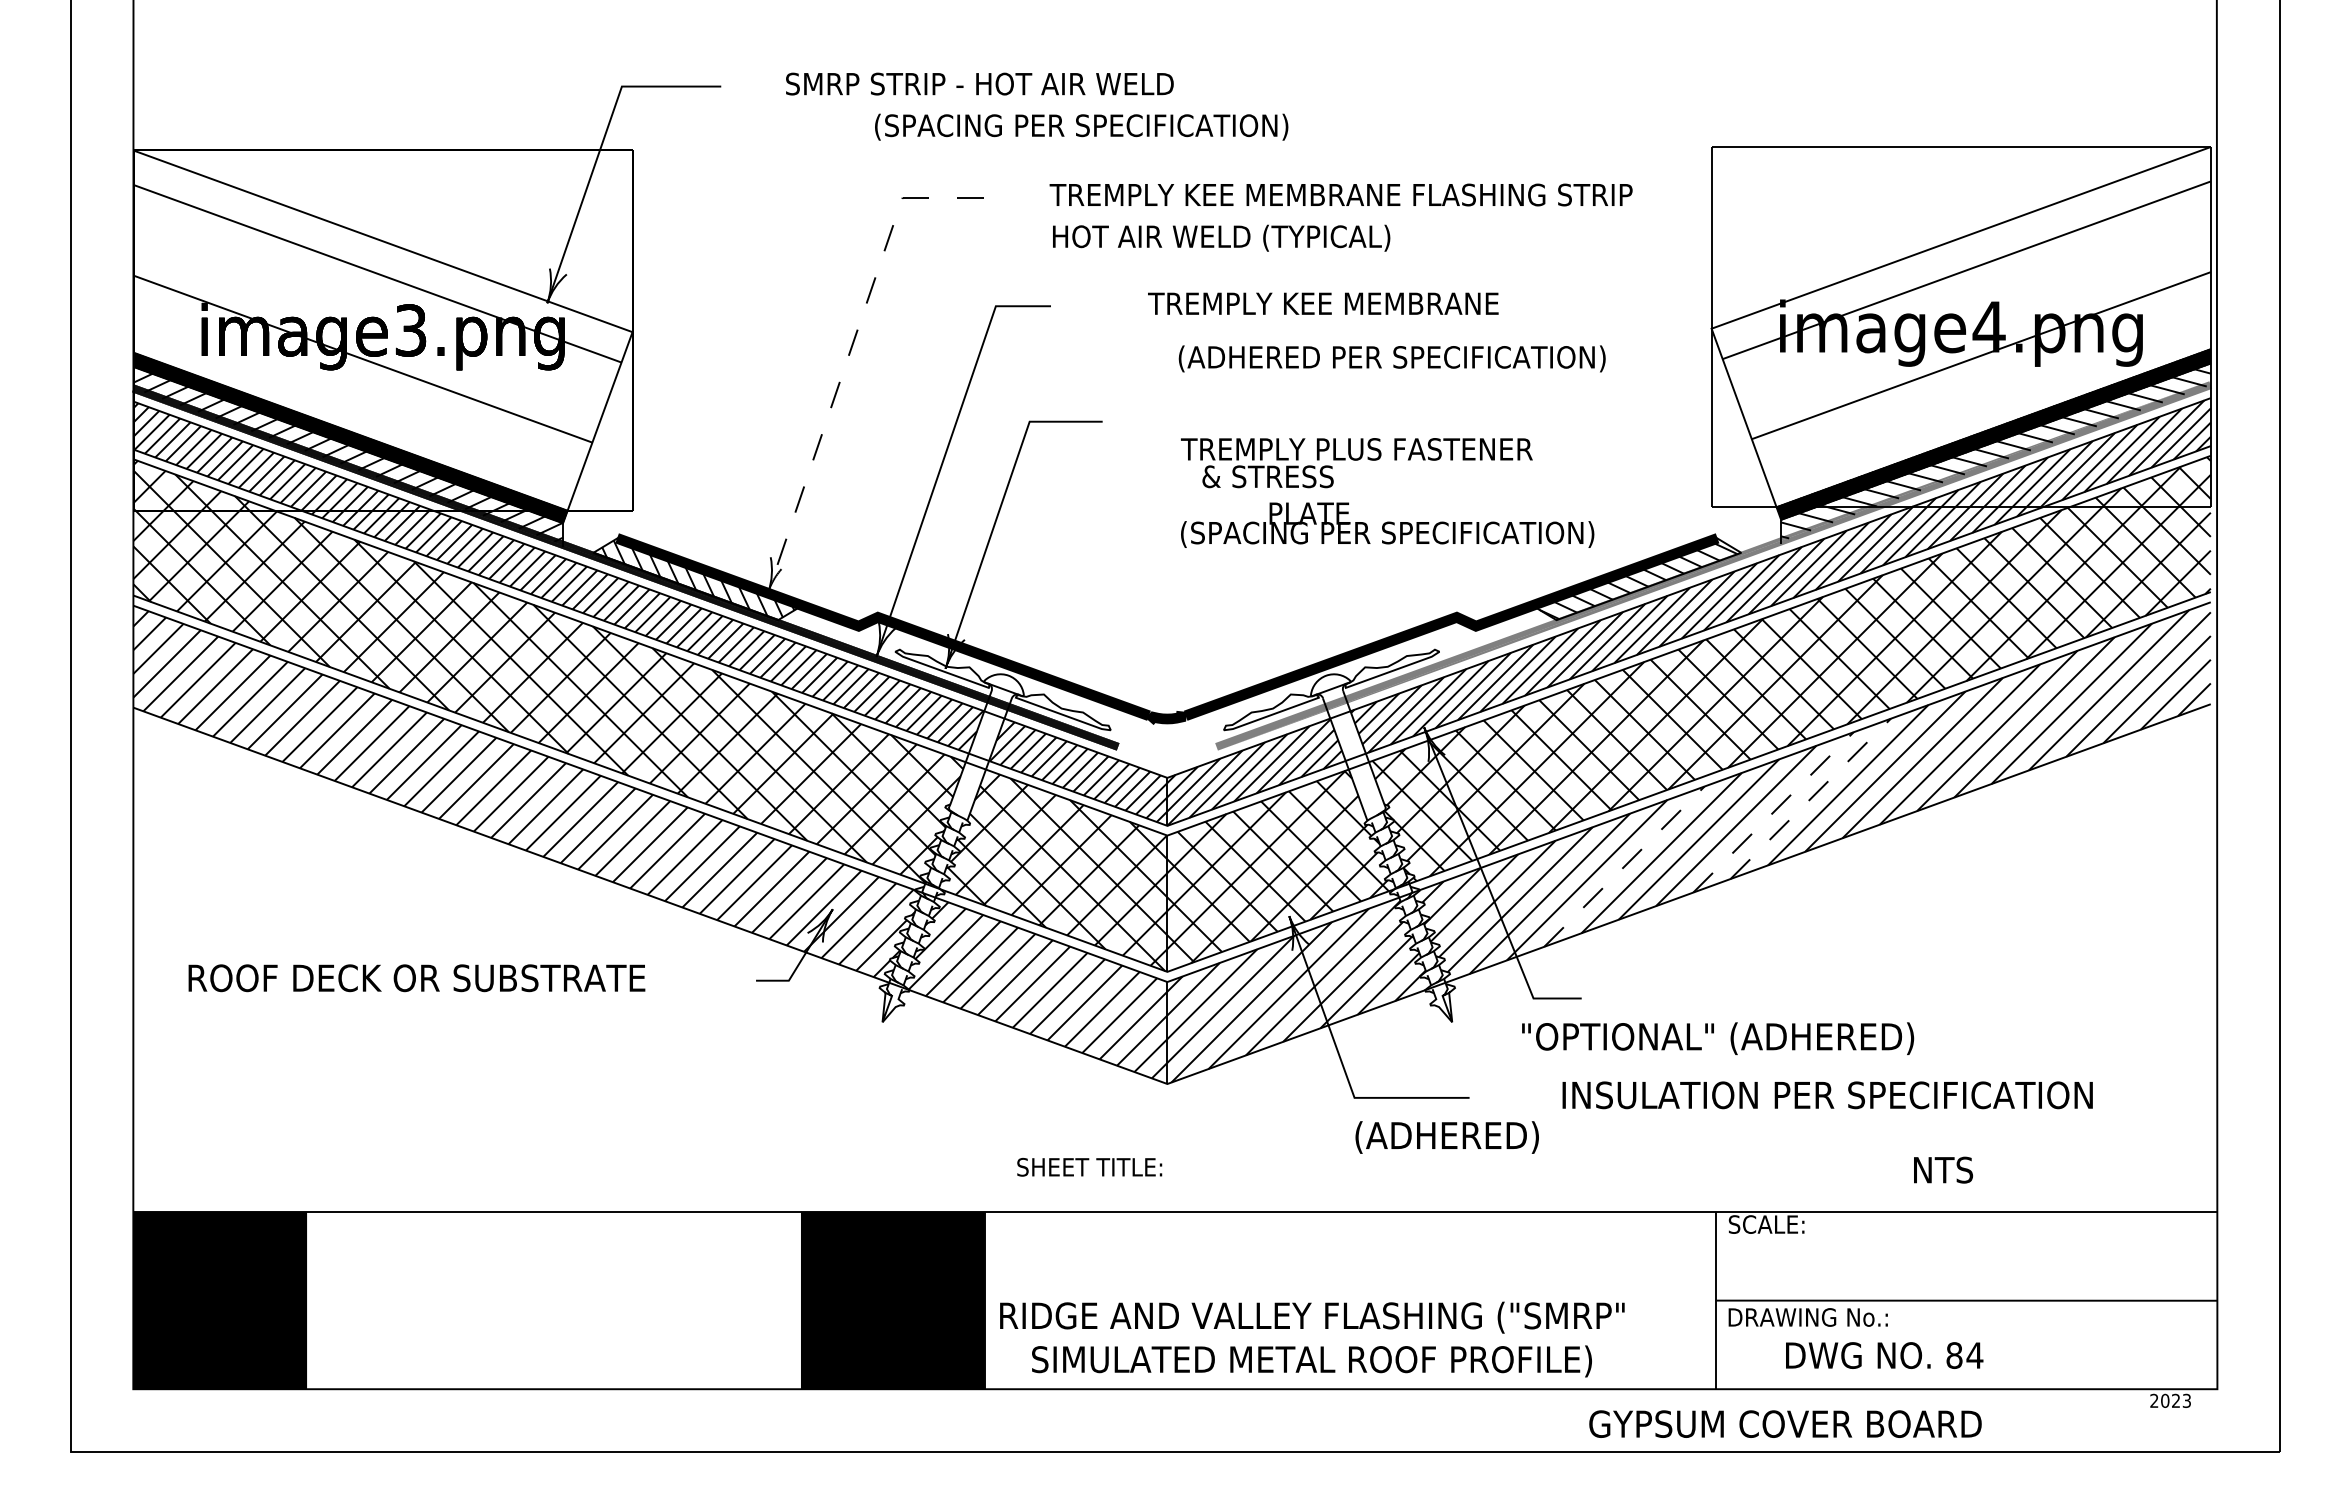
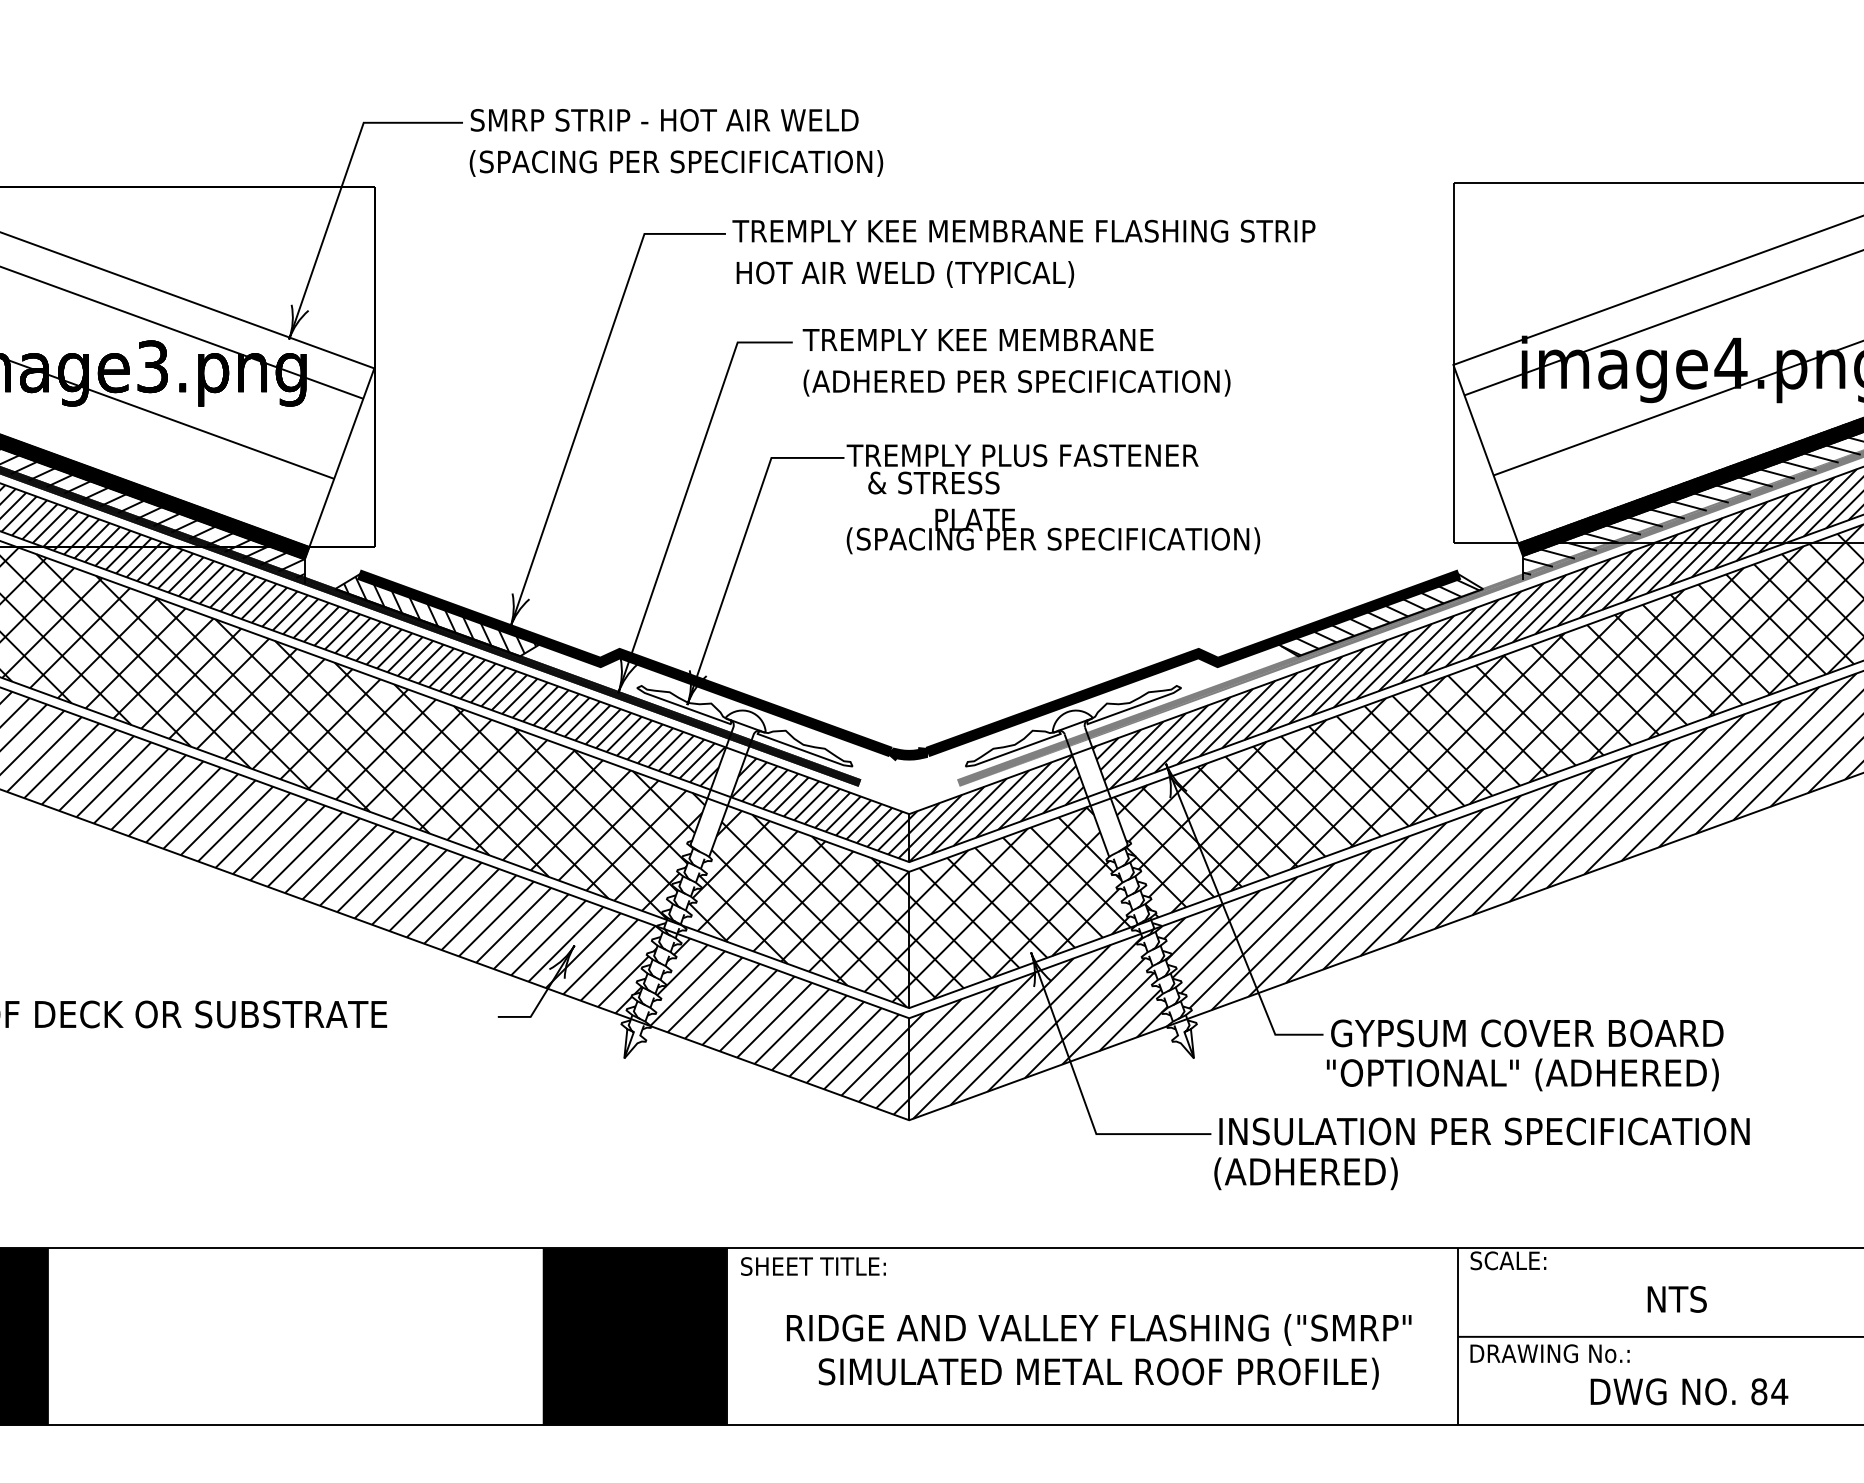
text: (979, 83) -> (664, 119), moved
text: (1081, 126) -> (676, 162), moved
text: (1340, 194) -> (1023, 230), moved
text: (1221, 237) -> (905, 273), moved
text: (1323, 303) -> (978, 339), moved
text: (1391, 358) -> (1016, 382), moved
line: (842, 374) -> (584, 410), dashed -> solid
text: (1387, 492) -> (1053, 498), moved
line: (1811, 798) -> (1553, 834), dashed -> solid
line: (1773, 811) -> (1515, 847), dashed -> solid
line: (1624, 866) -> (1366, 902), dashed -> solid
text: (1718, 1038) -> (1523, 1074), moved
text: (1827, 1095) -> (1484, 1131), moved
text: (1446, 1137) -> (1305, 1173), moved
text: (1089, 1167) -> (813, 1266), moved
text: (1943, 1169) -> (1677, 1298), moved
text: (1312, 1339) -> (1099, 1351), moved
text: (1884, 1355) -> (1689, 1391), moved
text: (1785, 1423) -> (1527, 1032), moved

